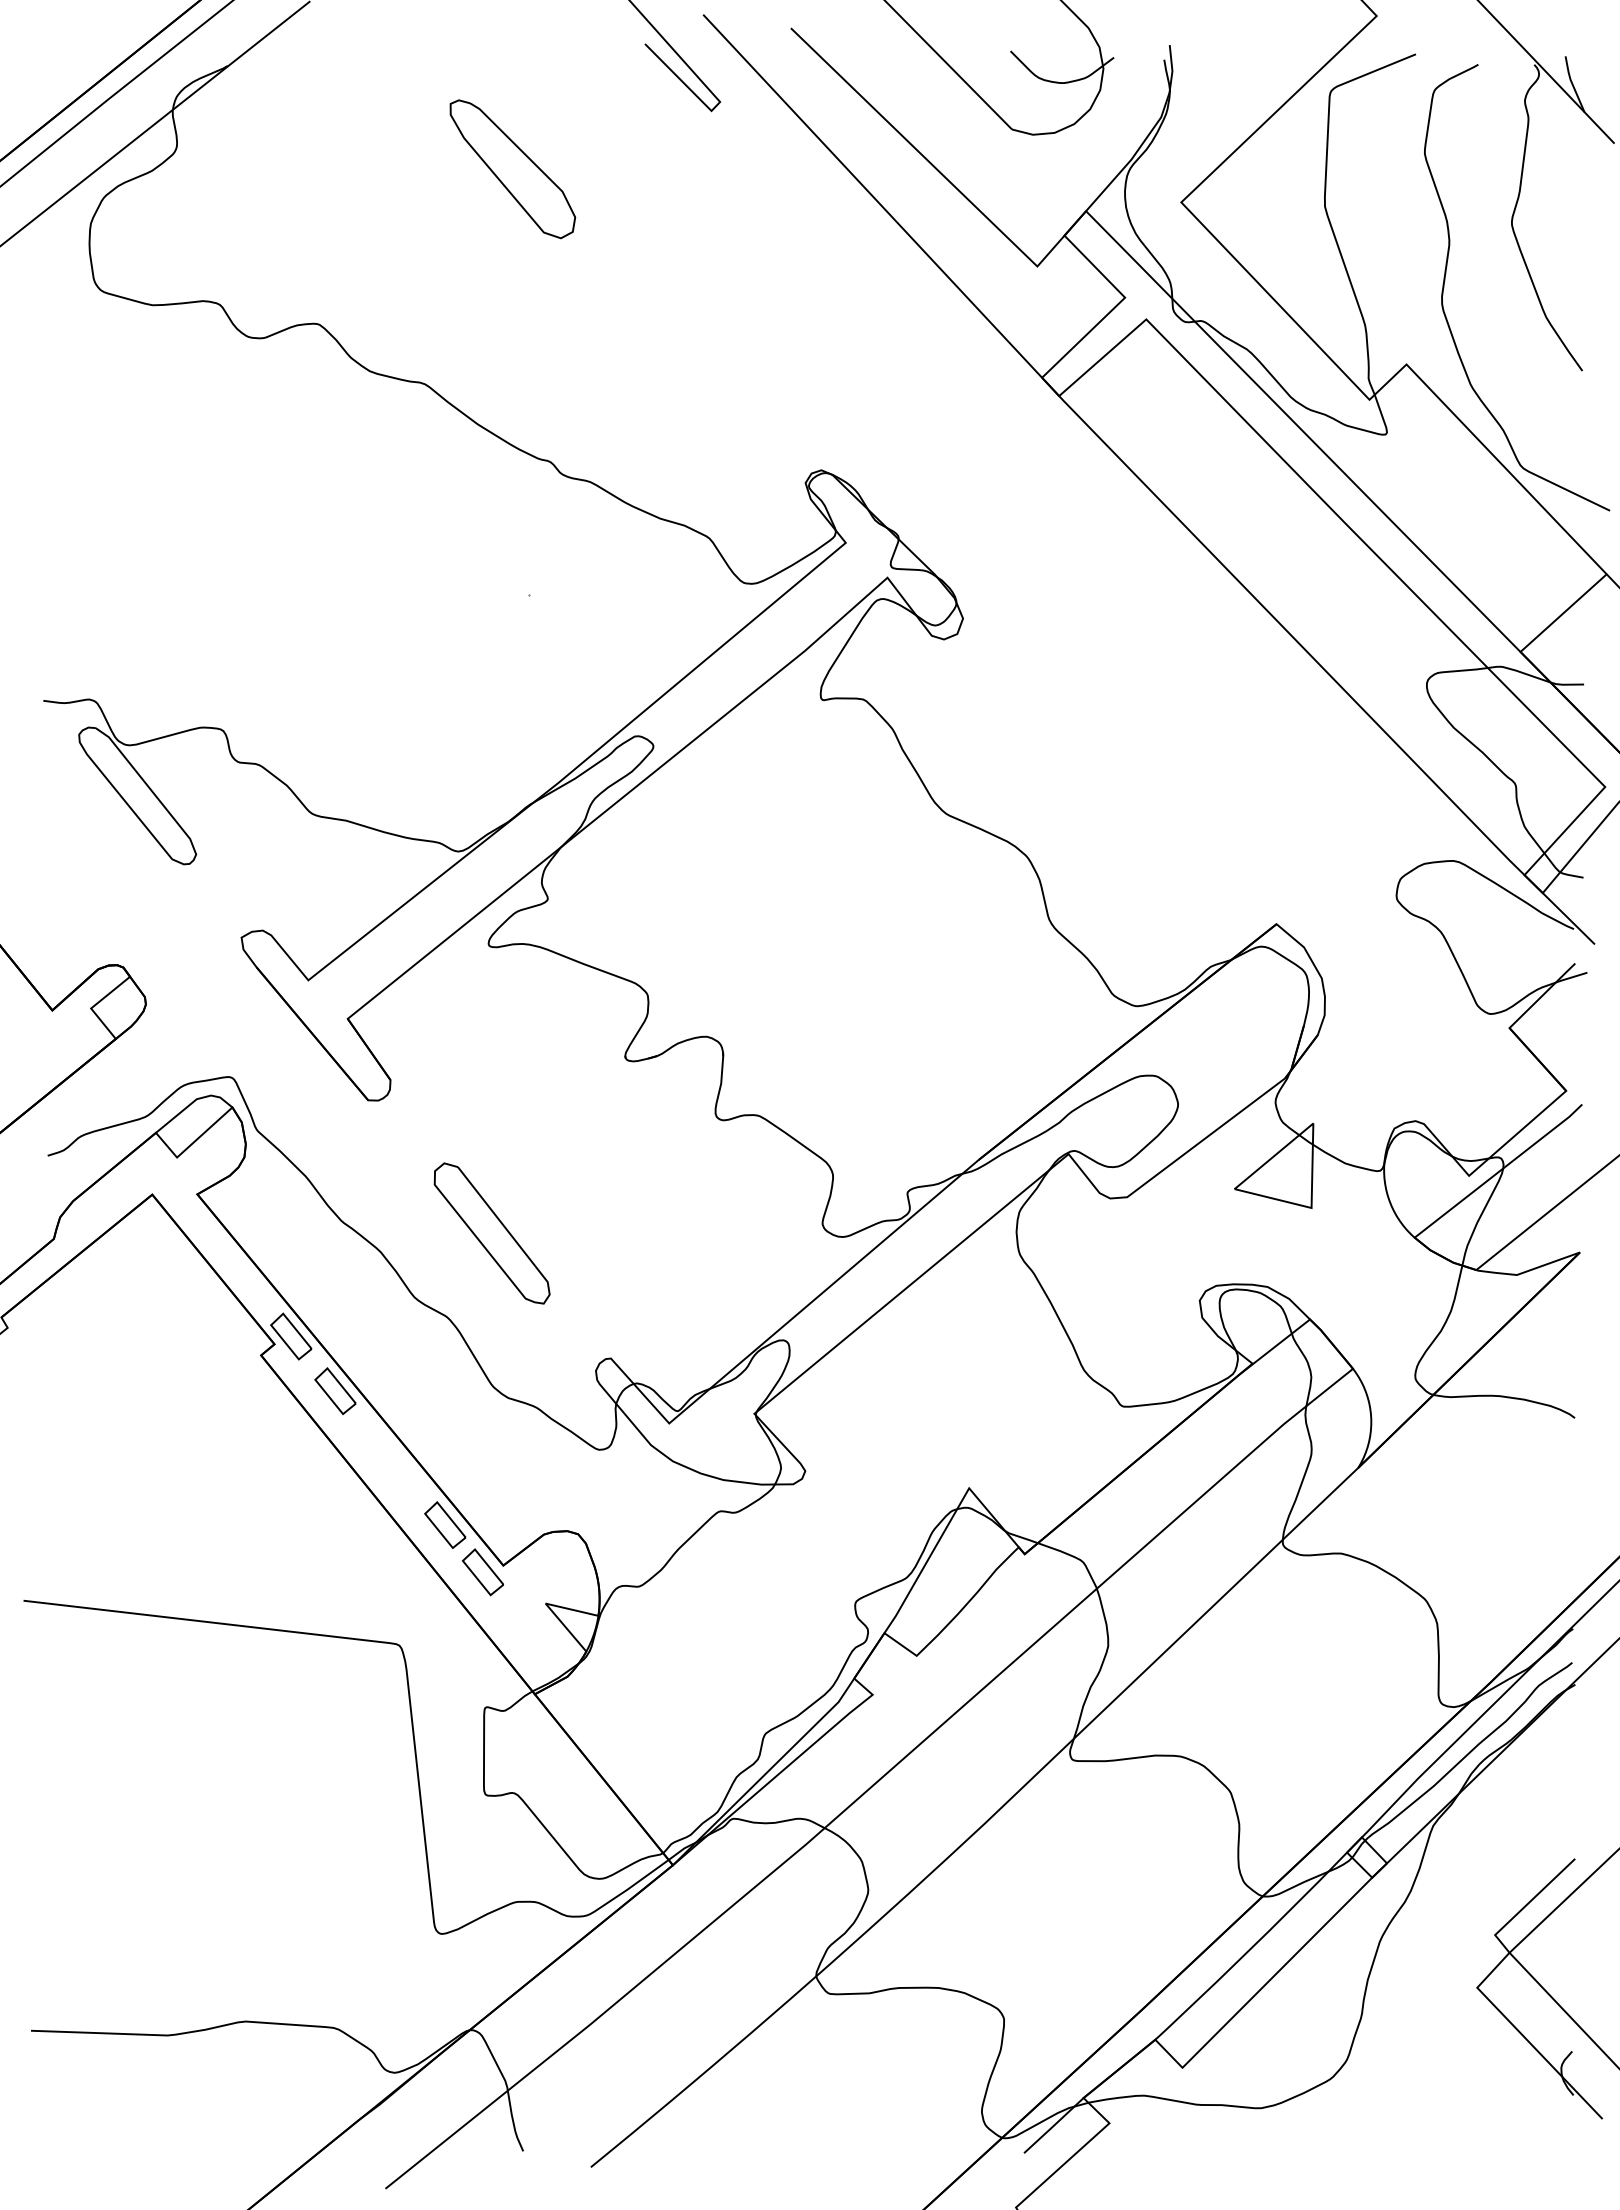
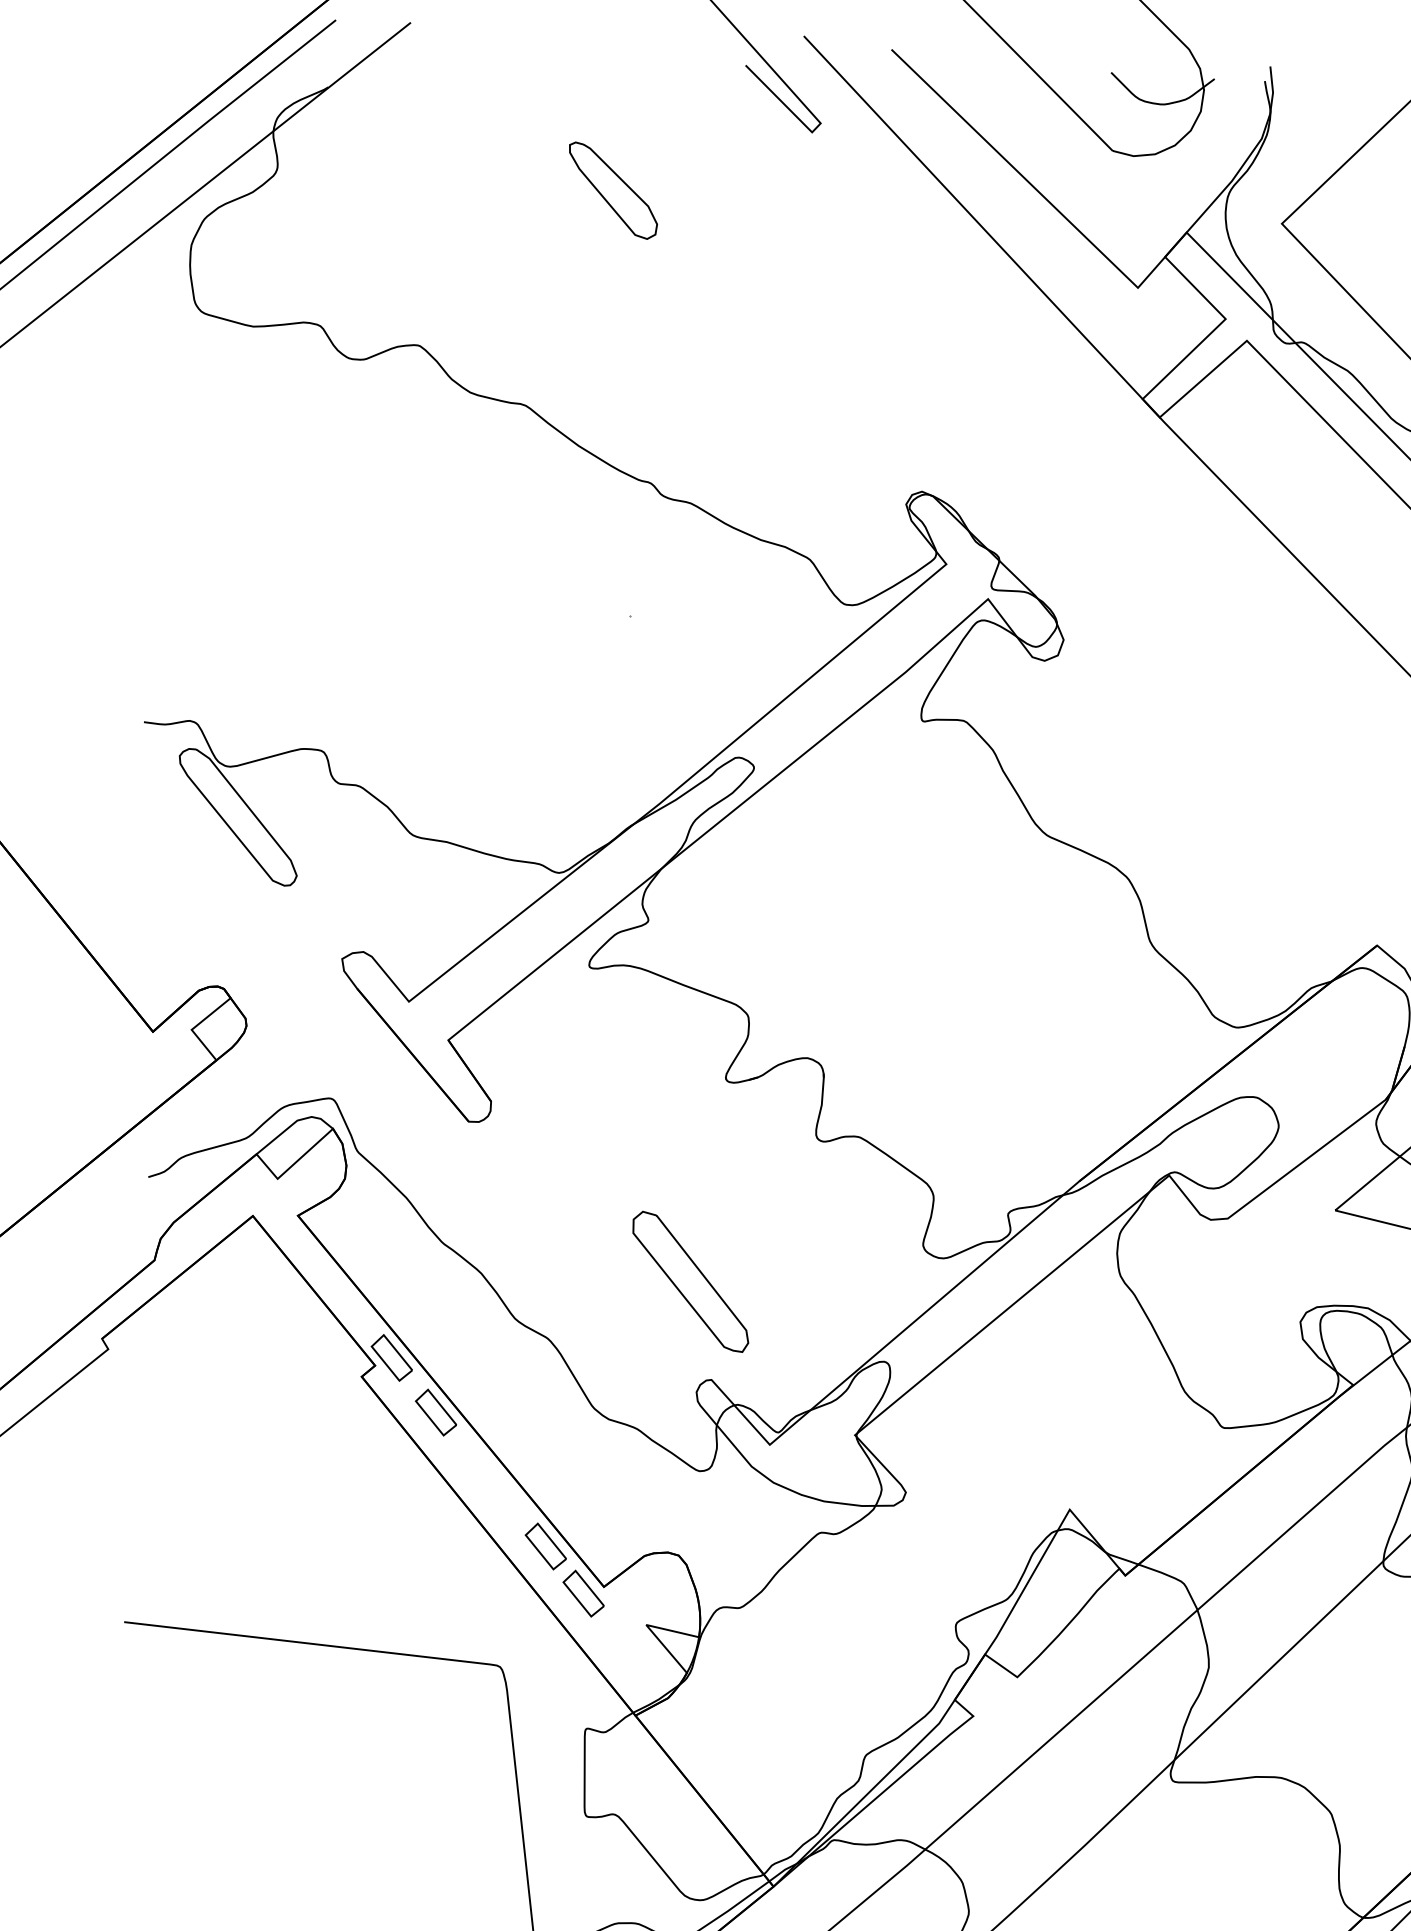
part: (512, 169) -> (613, 190), size x0.7
part: (491, 1233) -> (690, 1281), moved

